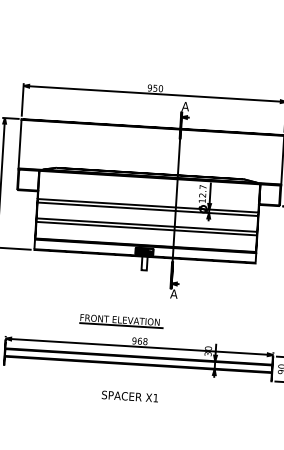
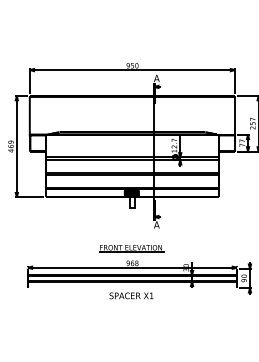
part: (120, 321) -> (131, 248), moved
text: (130, 396) -> (131, 295), moved

